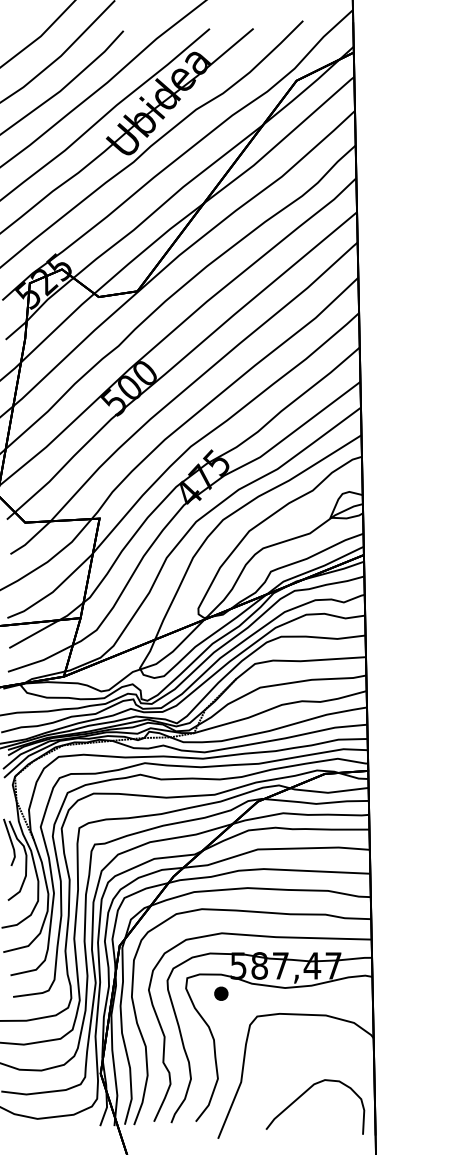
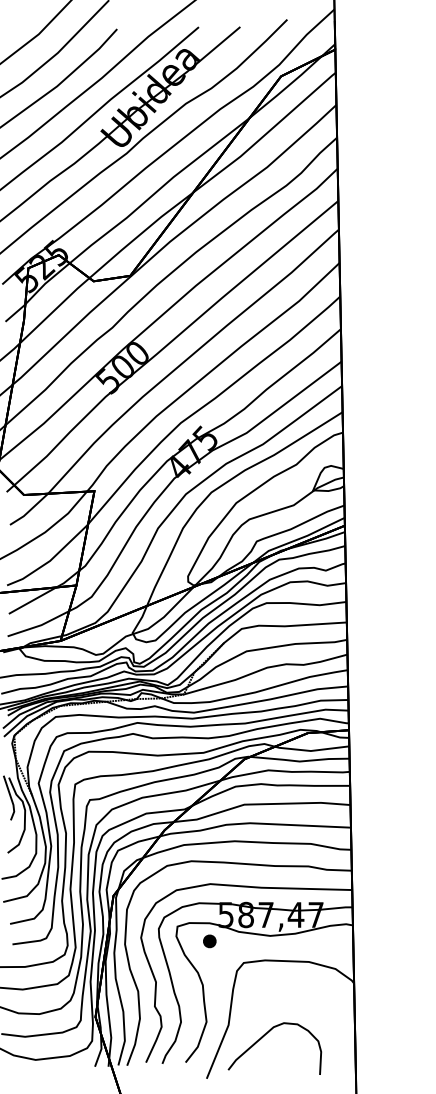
curve: (303, 1095) -> (263, 1037), moved

